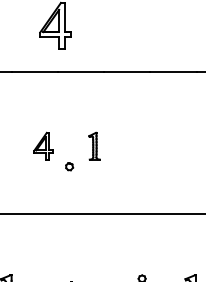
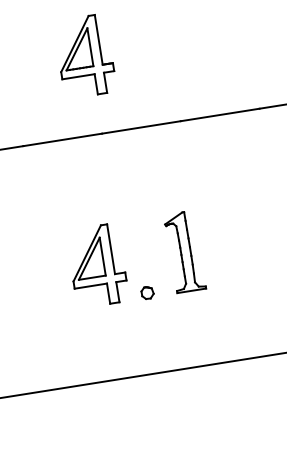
part: (43, 146) -> (97, 265), size x1.67
part: (94, 146) -> (184, 251), size x1.67

